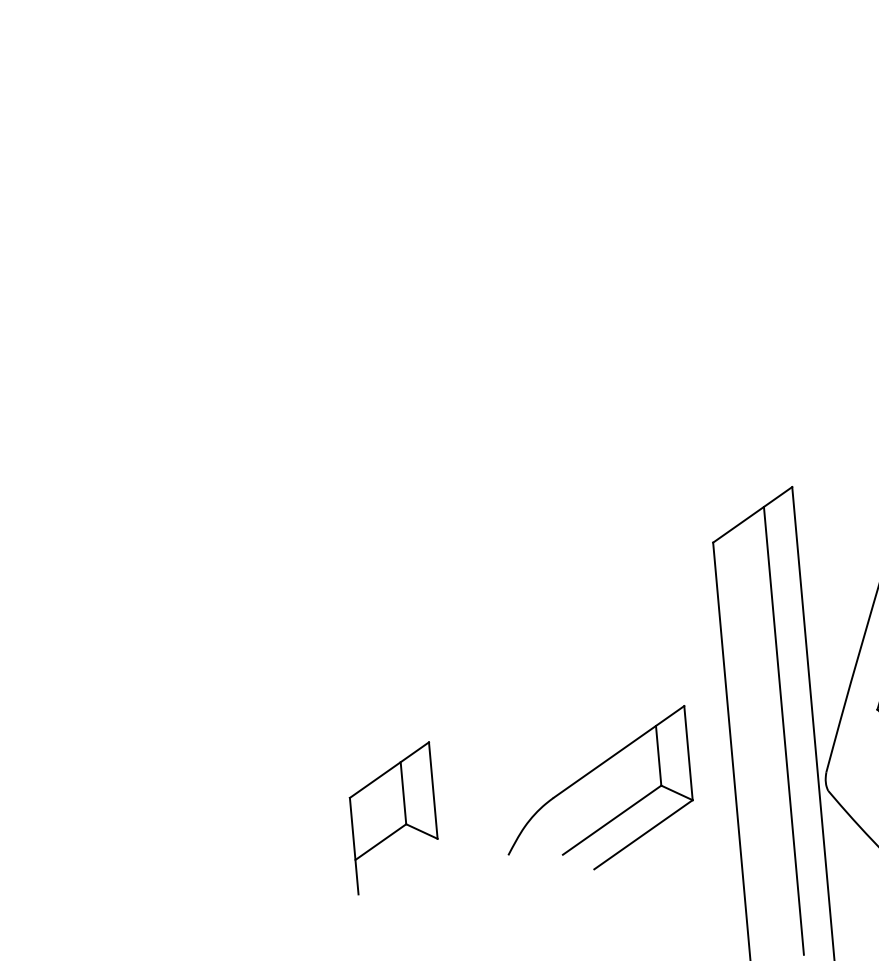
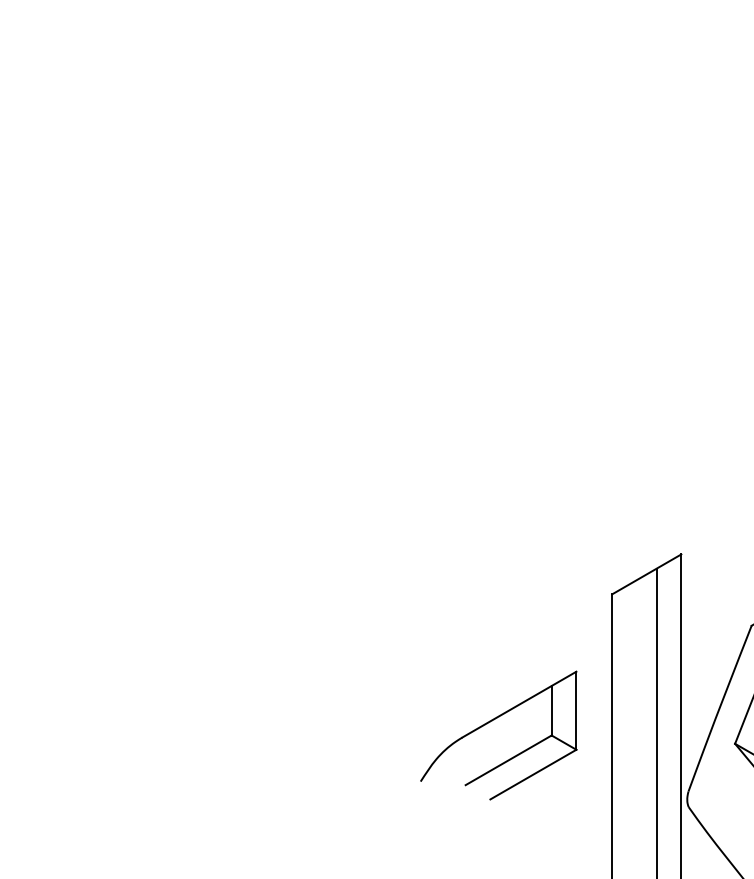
part: (588, 775) -> (492, 721), moved
part: (392, 818) -> (328, 797), removed

